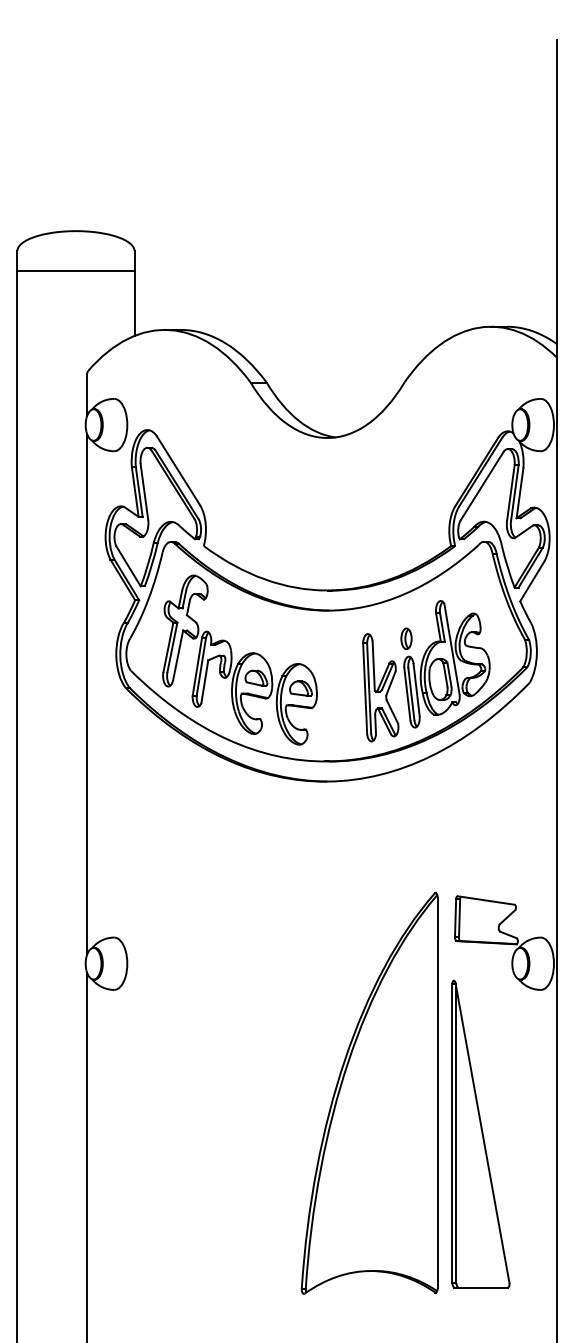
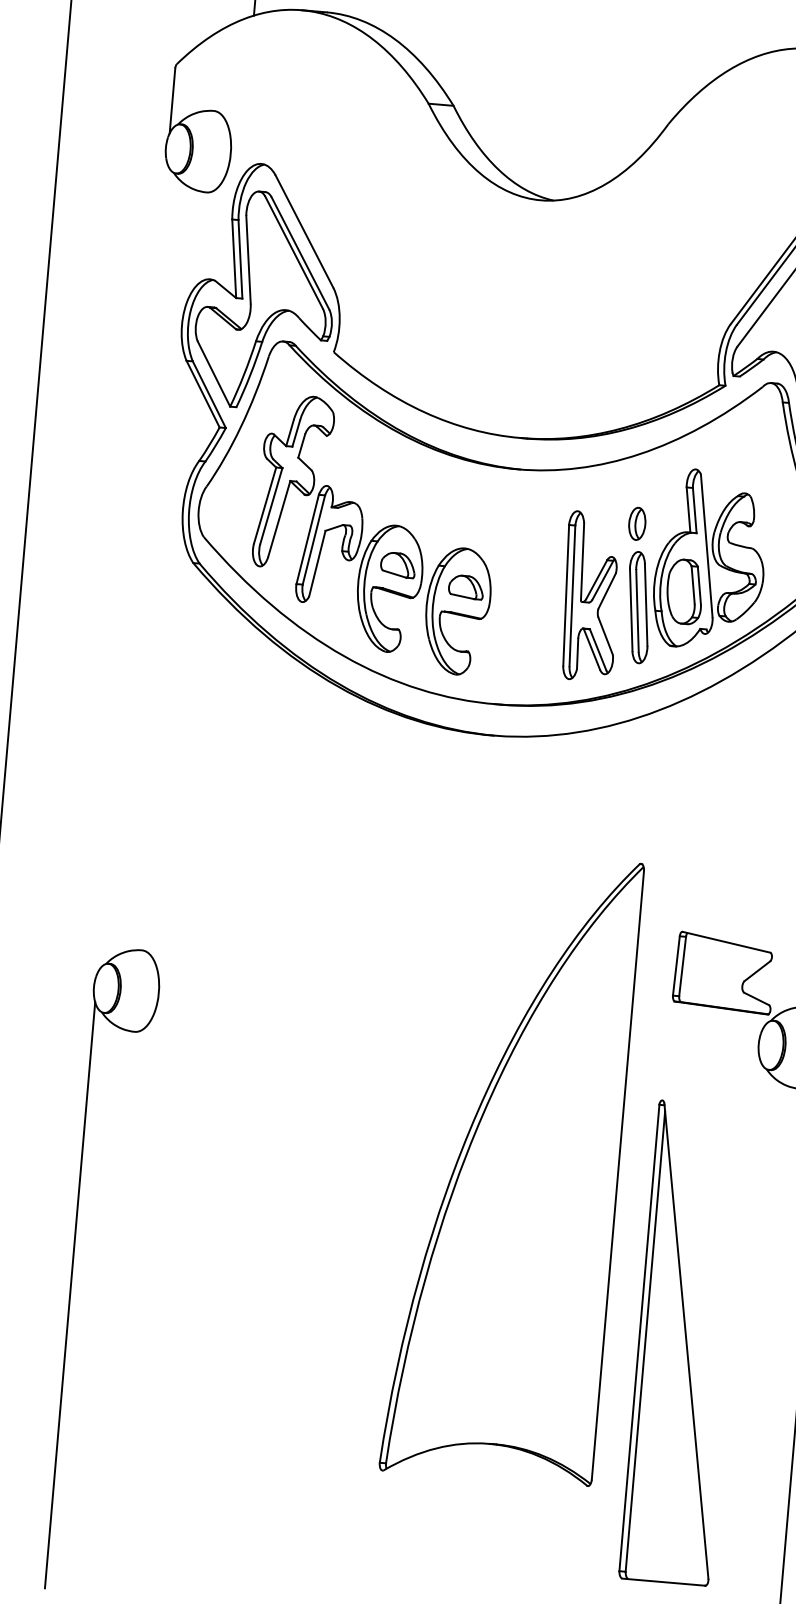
line: (87, 694) -> (132, 567), removed
part: (369, 1093) -> (511, 1167), moved
part: (480, 1133) -> (683, 1341), moved

